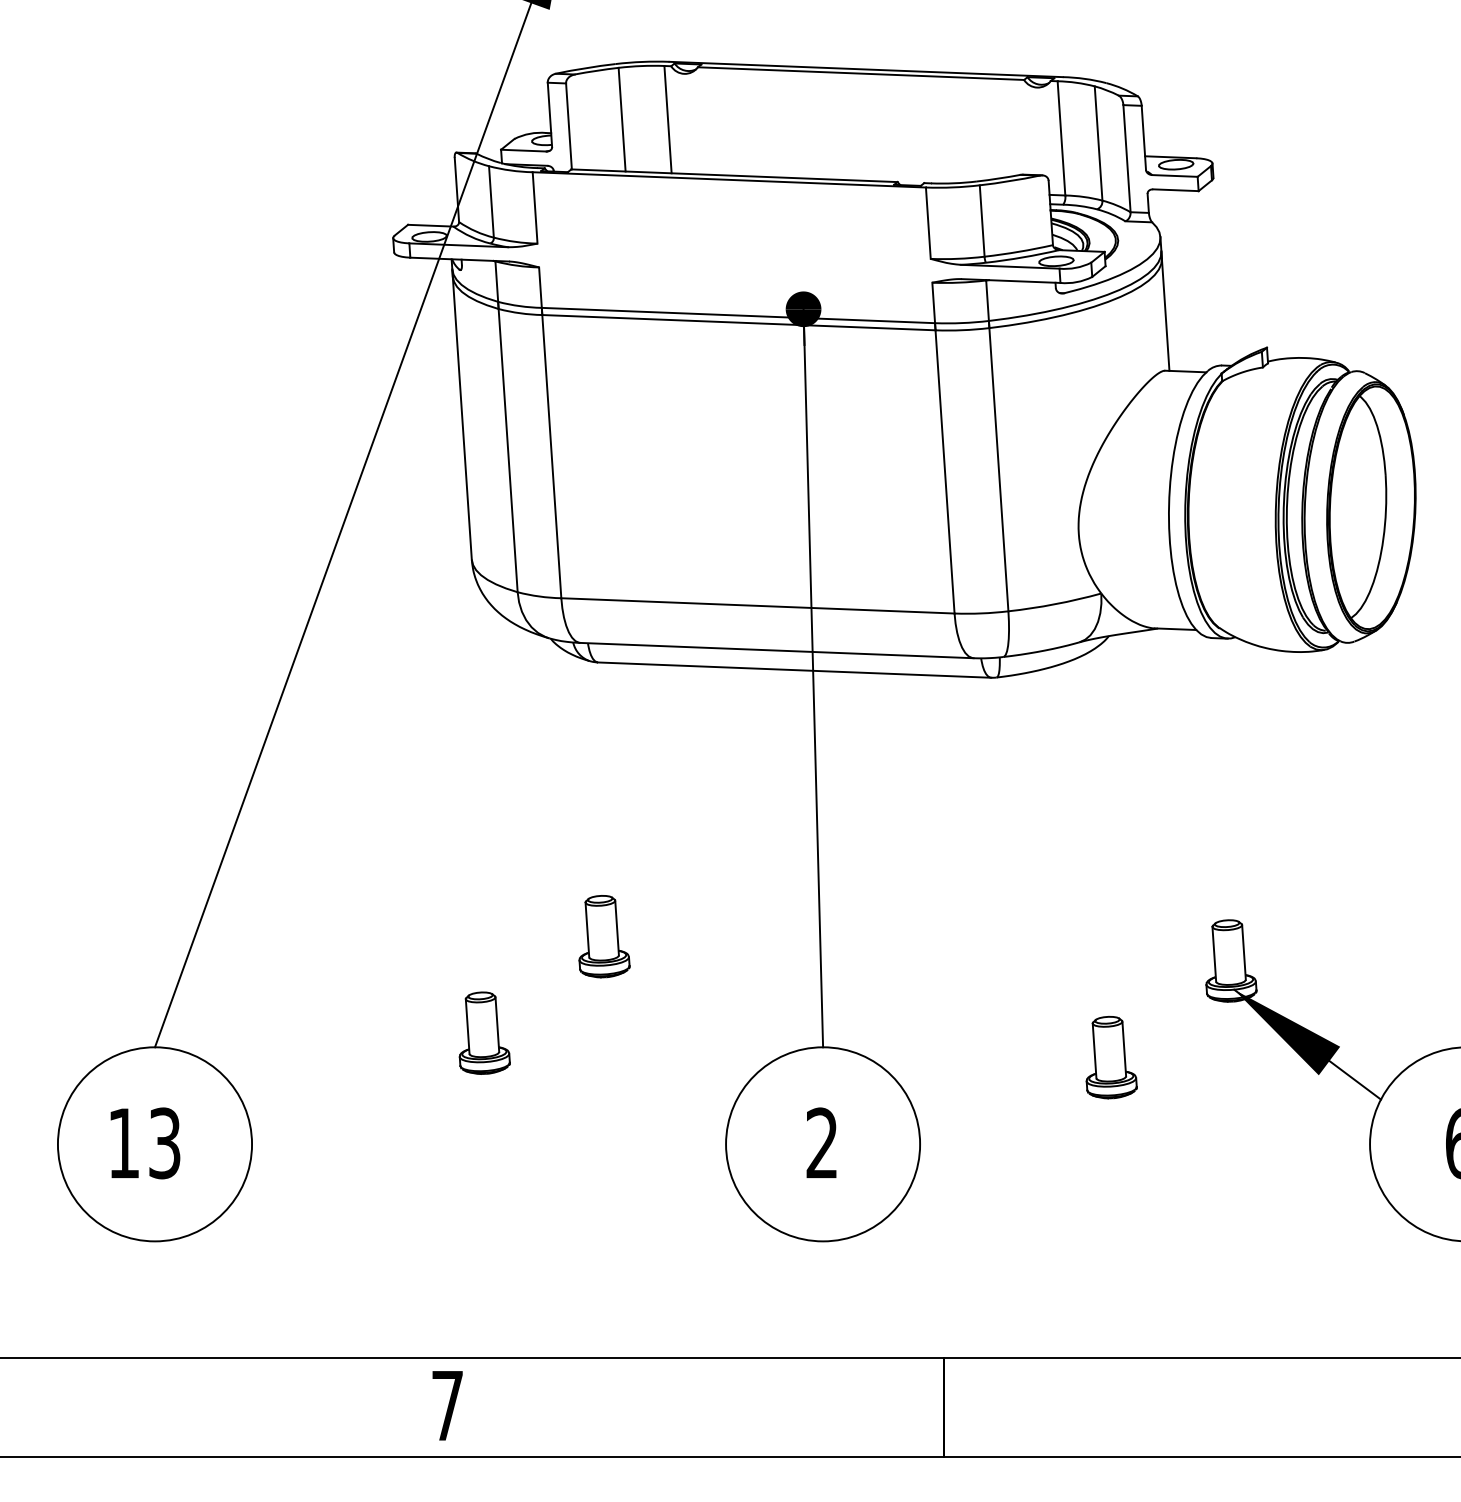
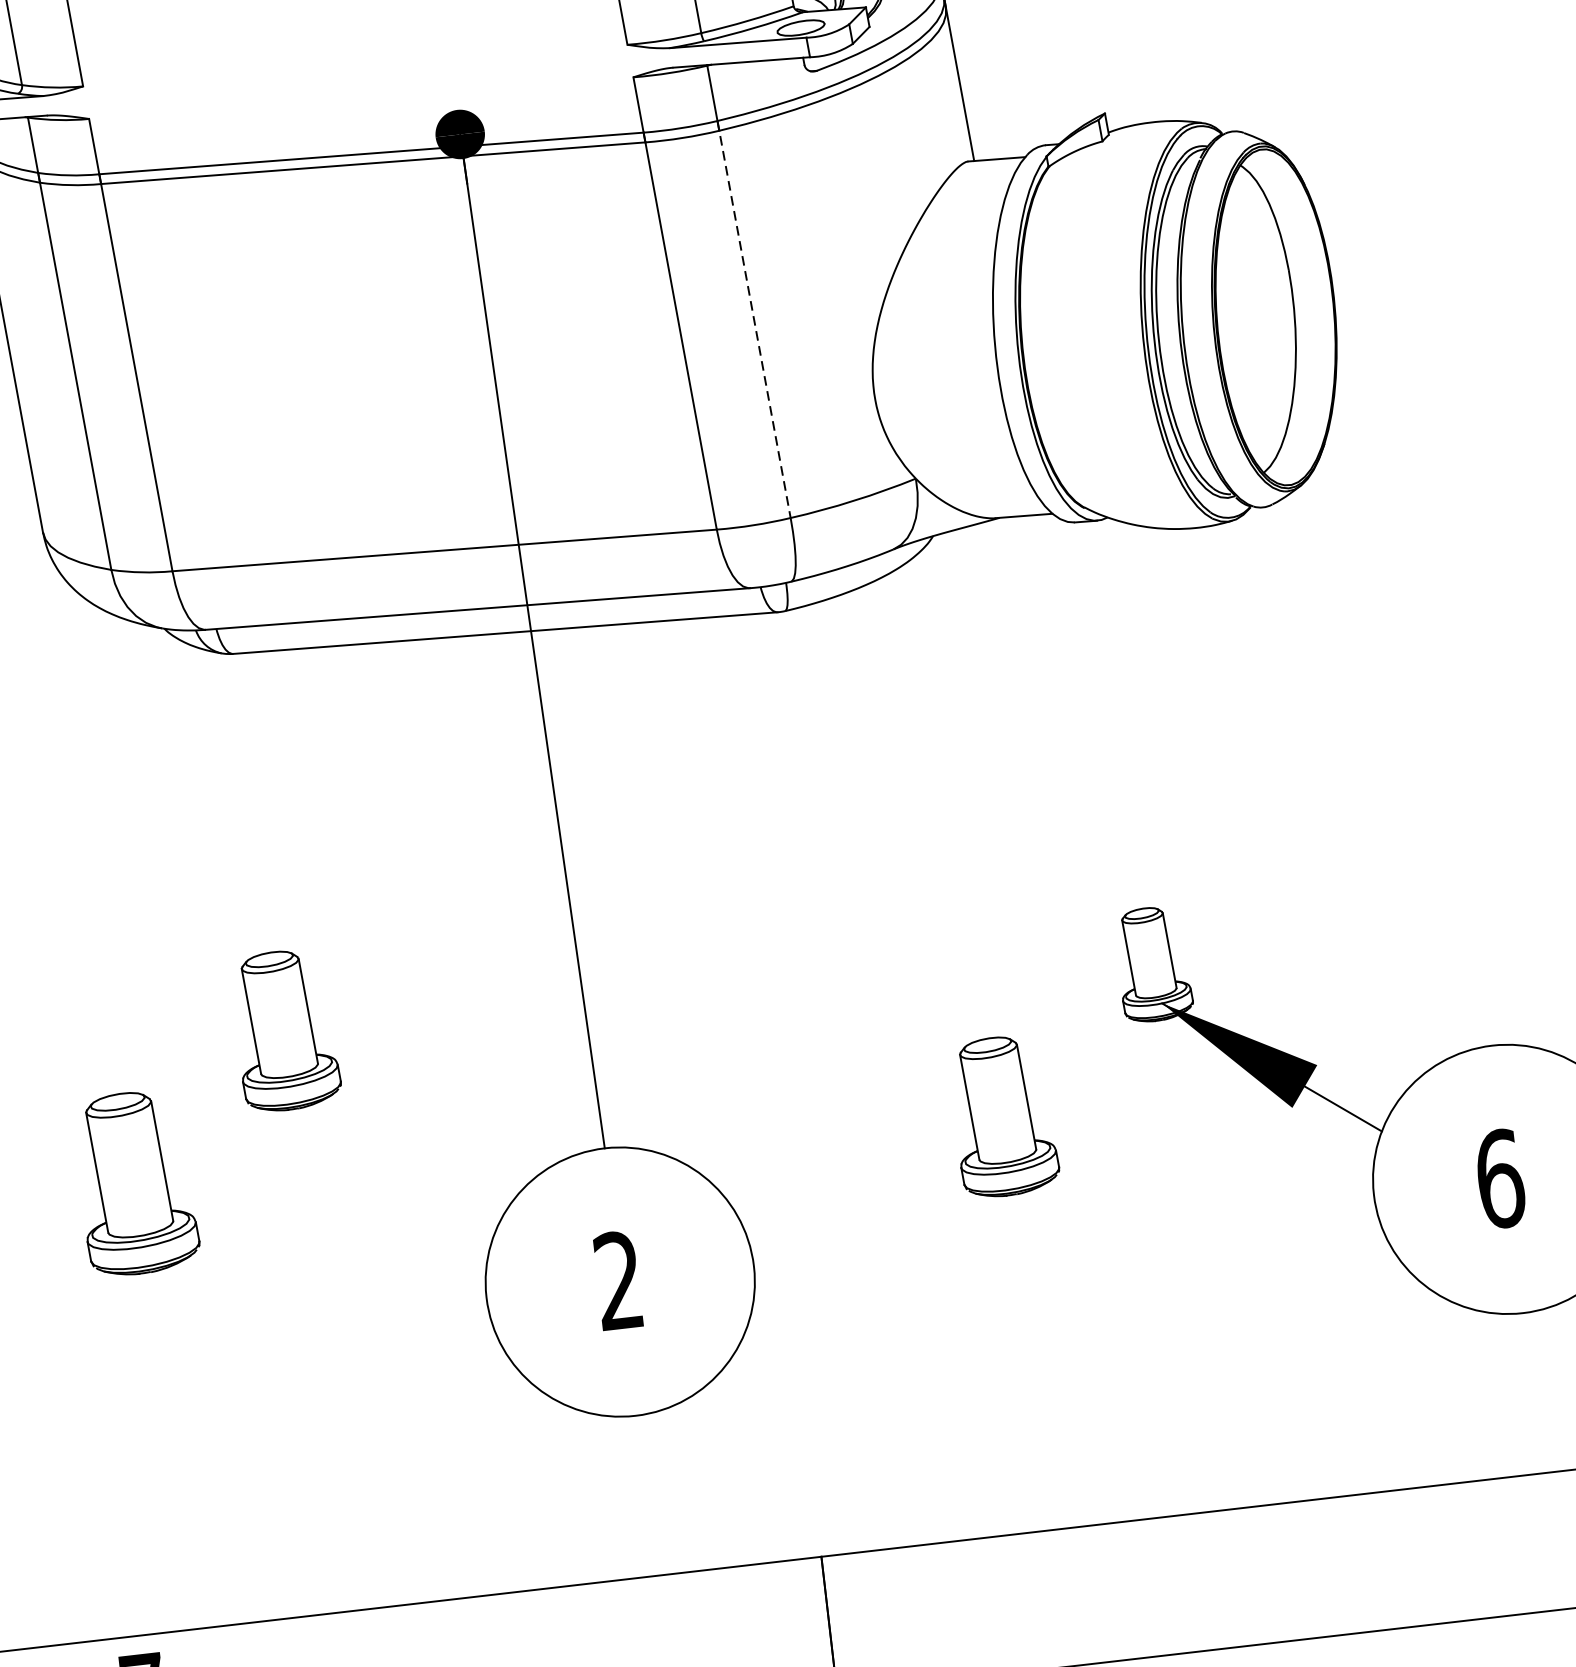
line: (998, 466) -> (753, 320), solid -> dashed
part: (604, 936) -> (285, 1030), size x1.4
part: (484, 1032) -> (135, 1181), size x1.6
part: (1111, 1057) -> (1003, 1116), size x1.4

